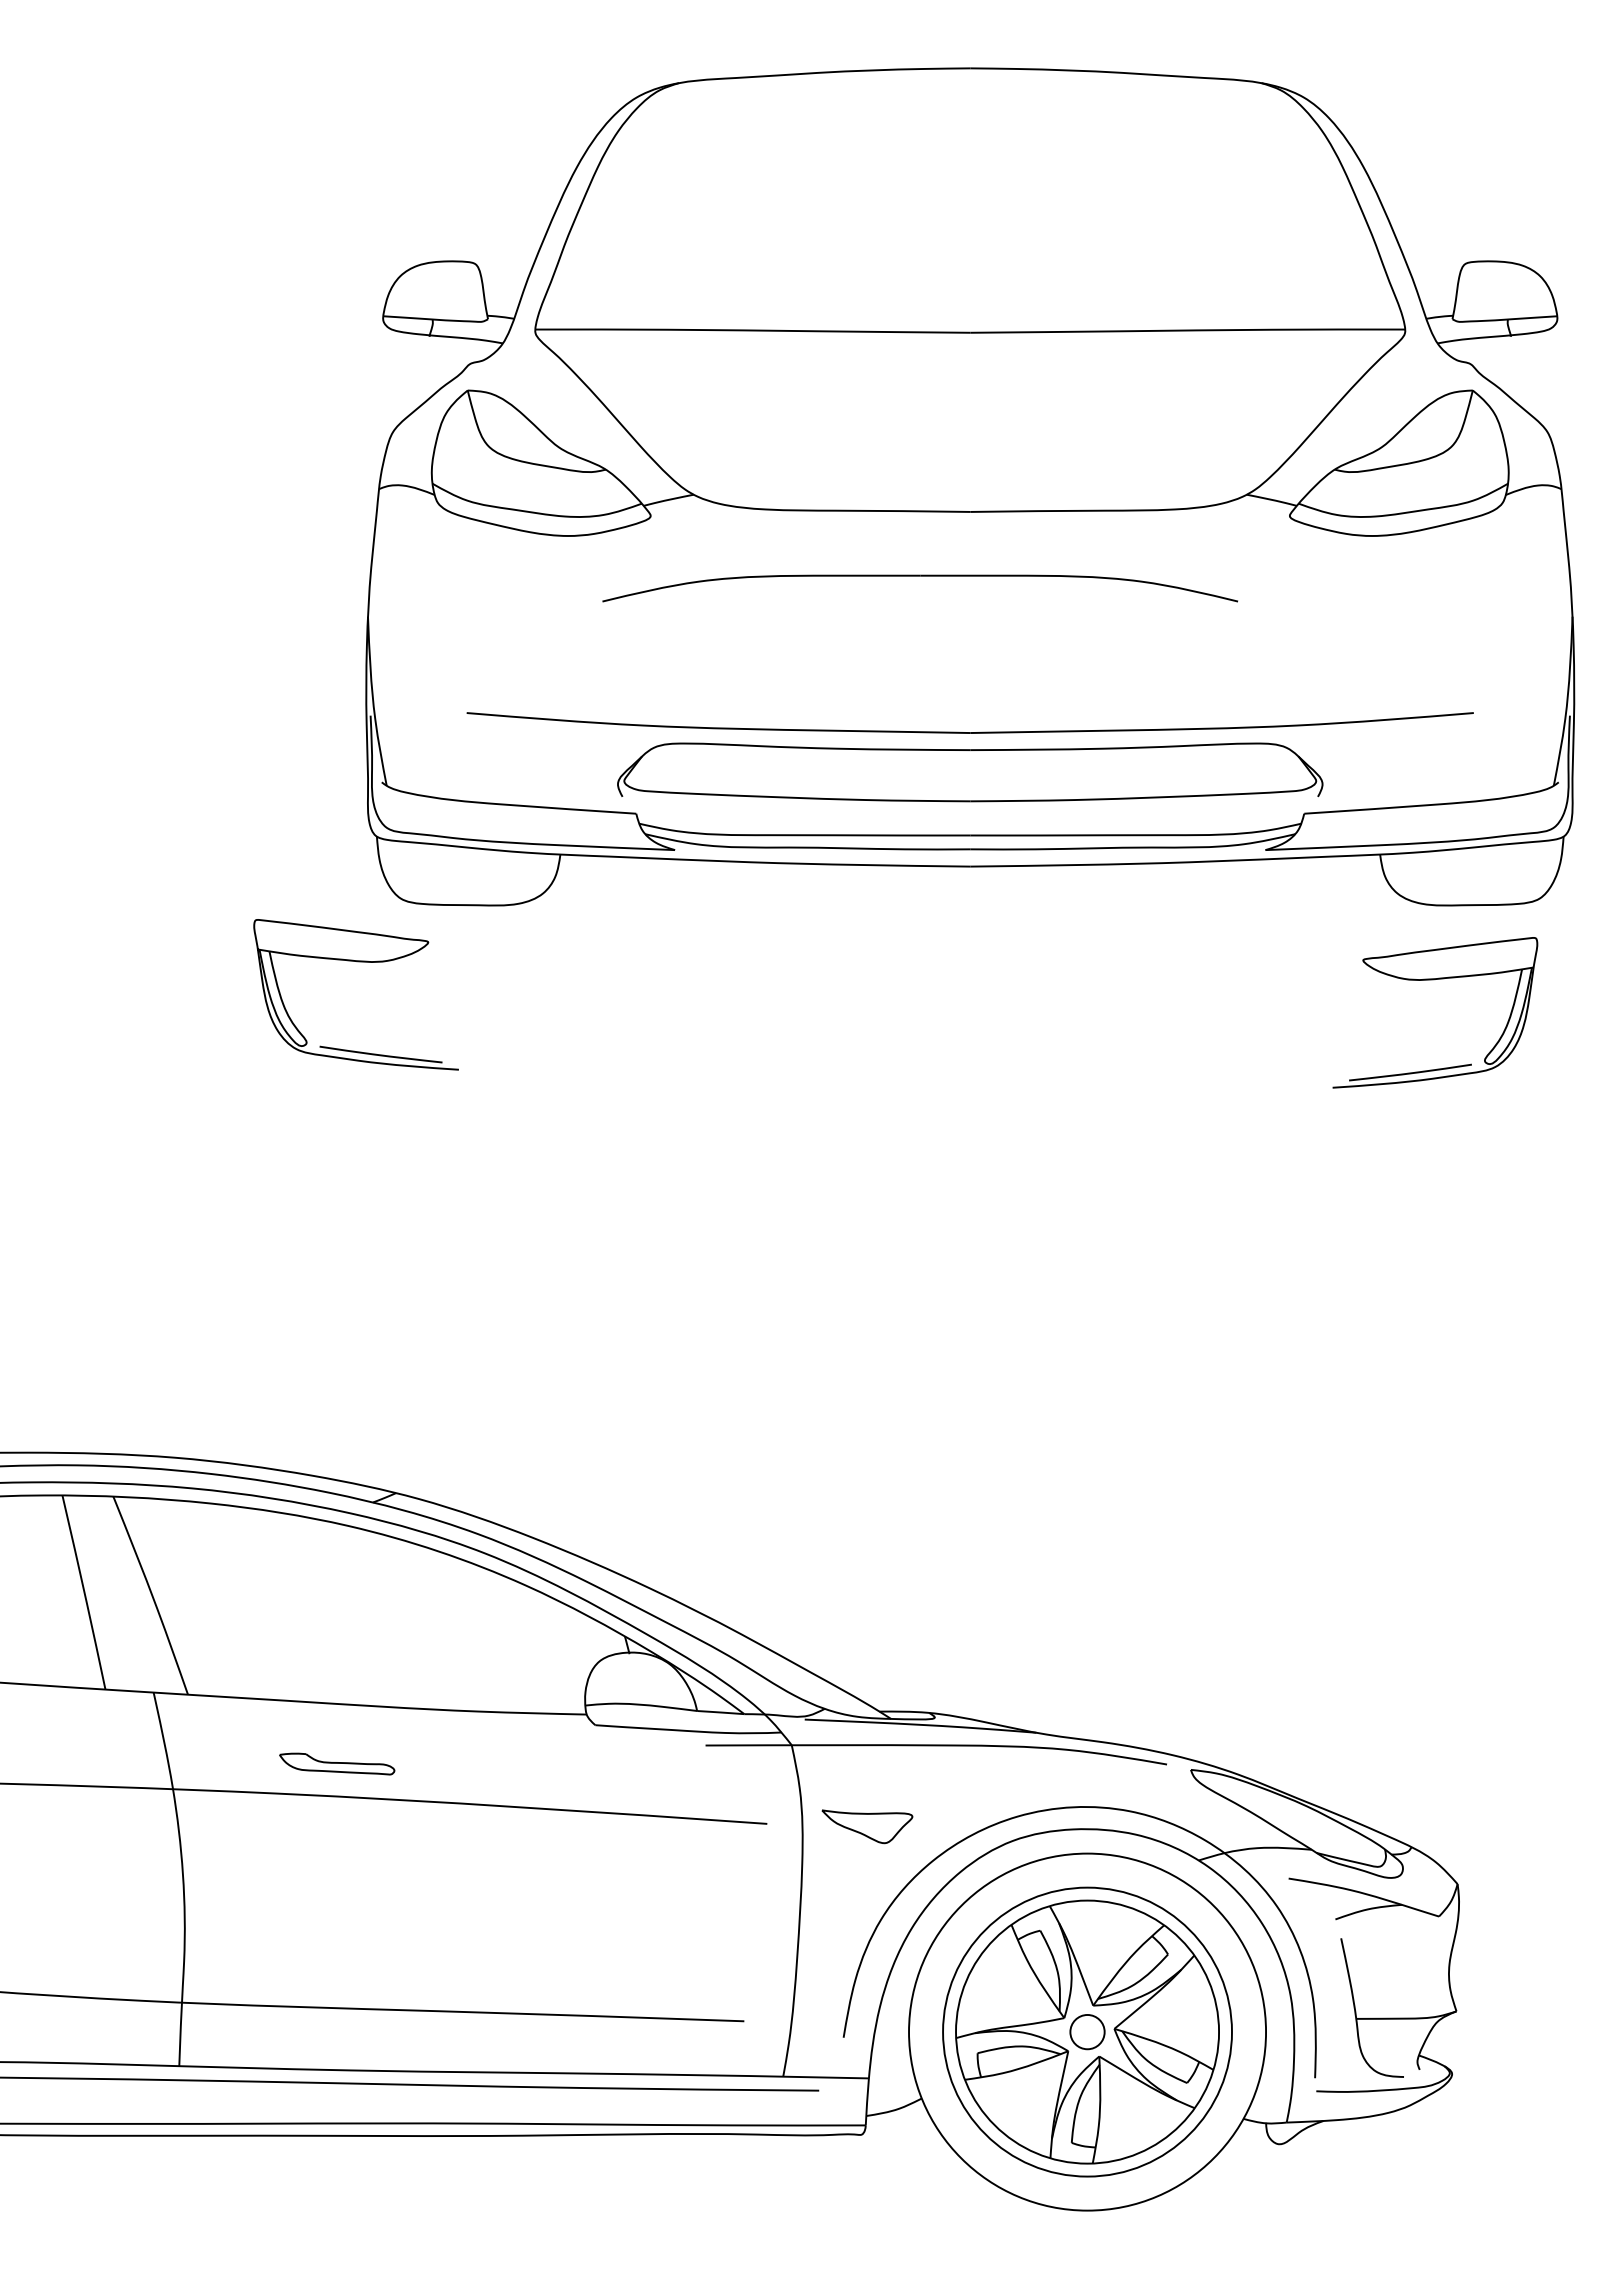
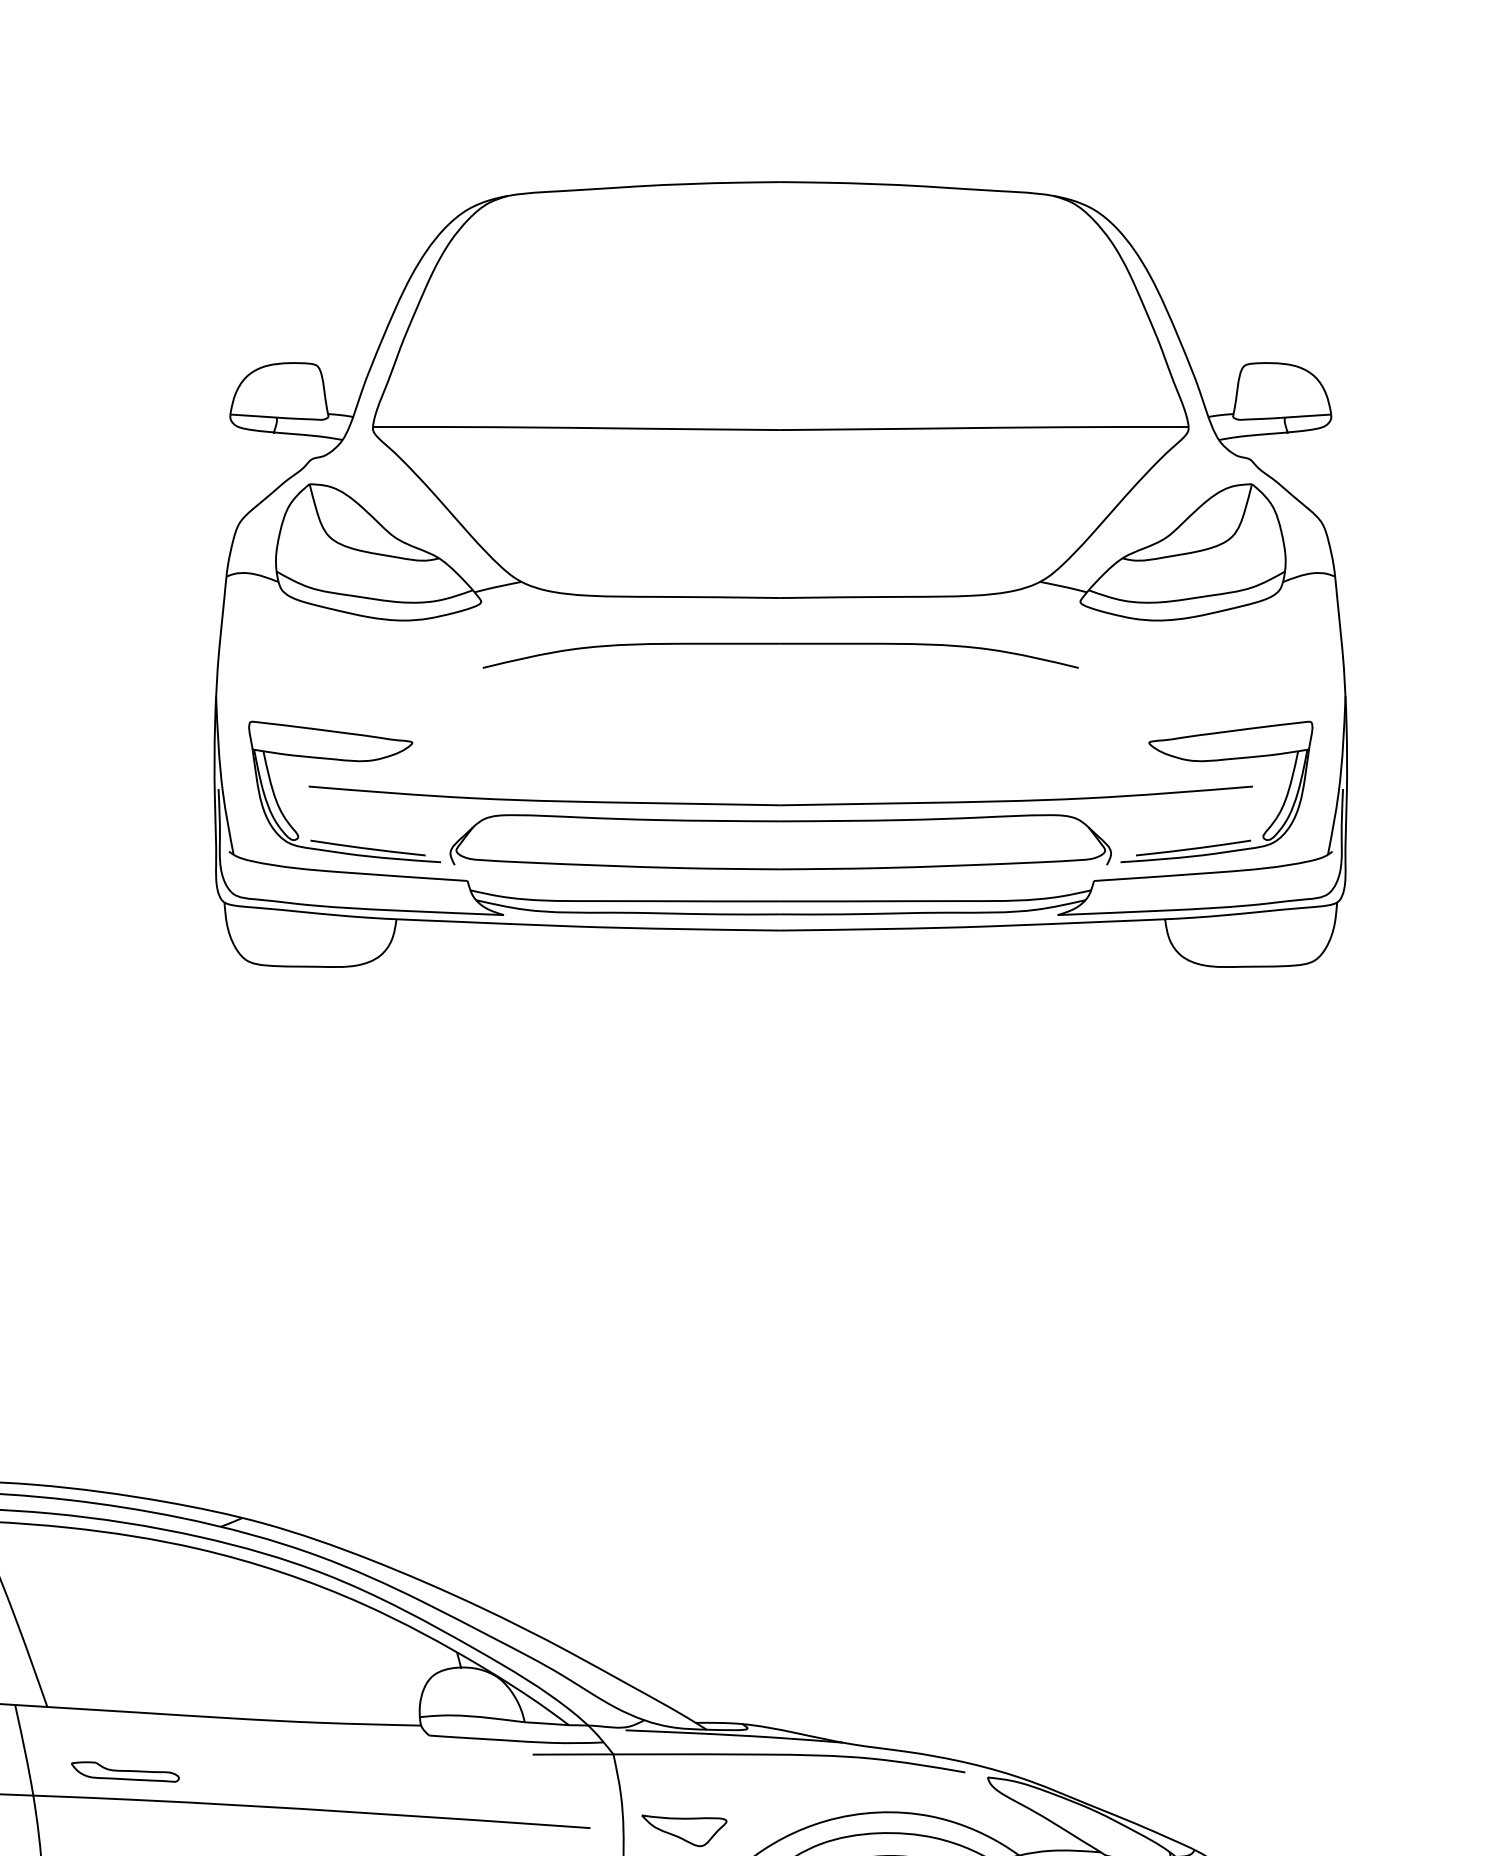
part: (919, 576) -> (780, 644), moved
part: (357, 962) -> (345, 761), moved
part: (1434, 980) -> (1216, 761), moved
part: (337, 1763) -> (125, 1771), moved

